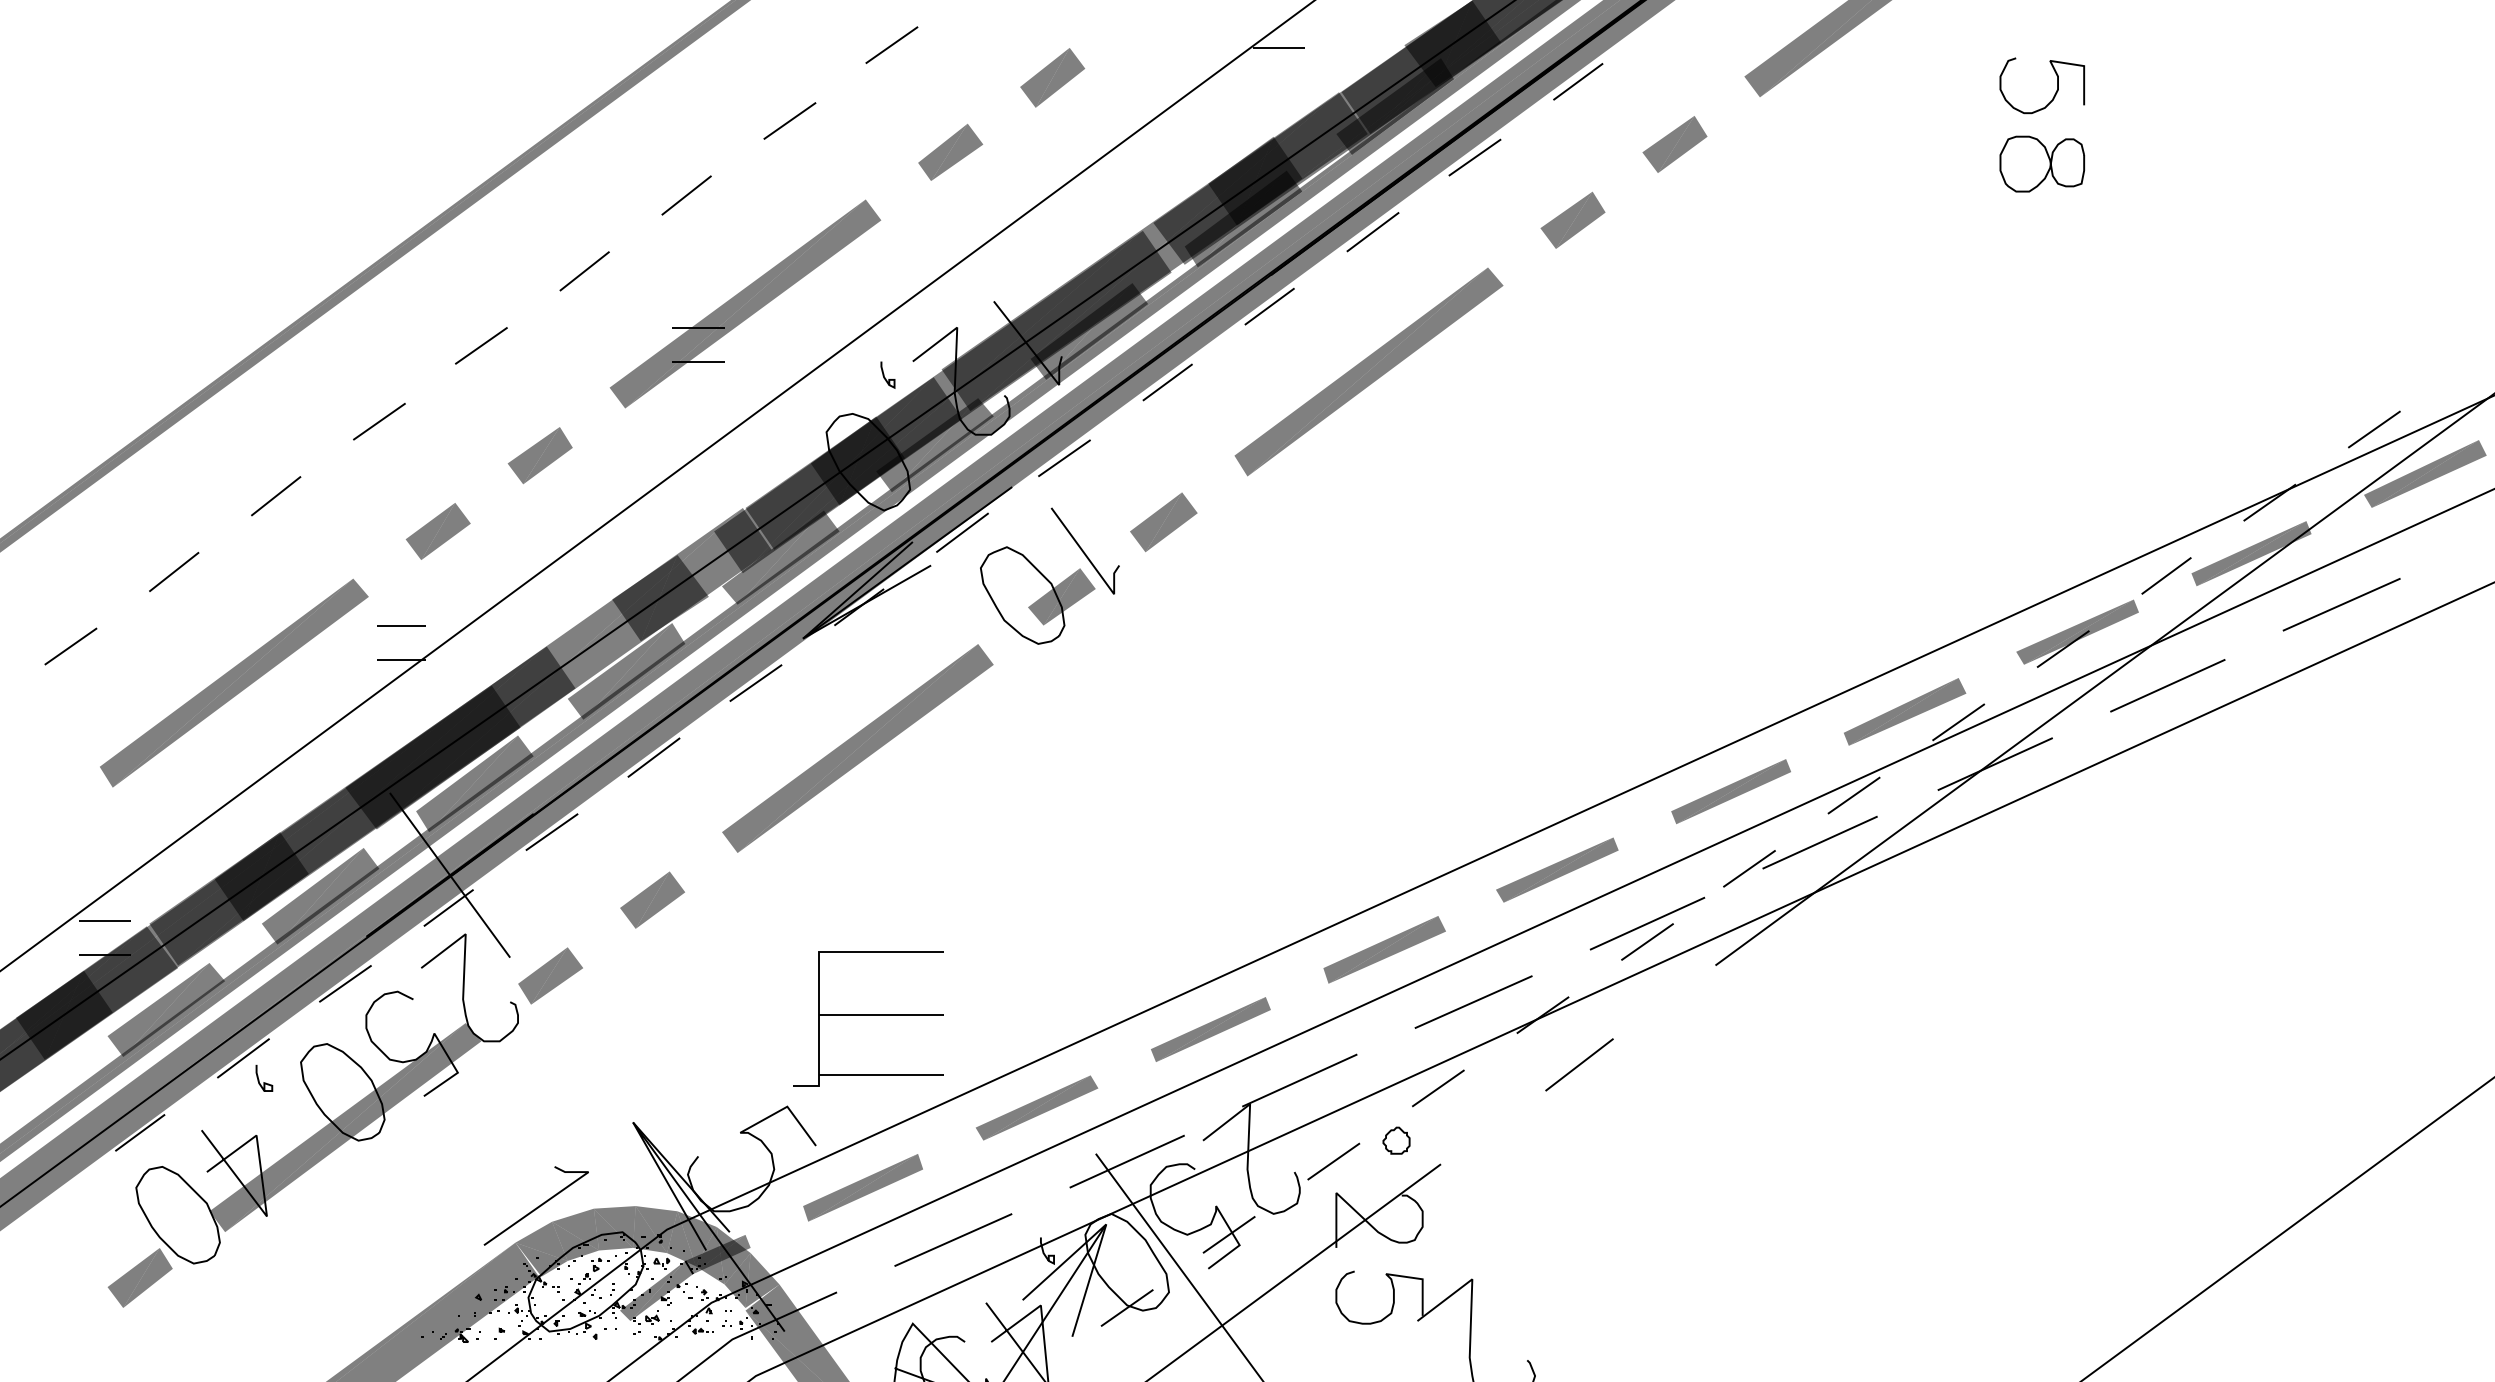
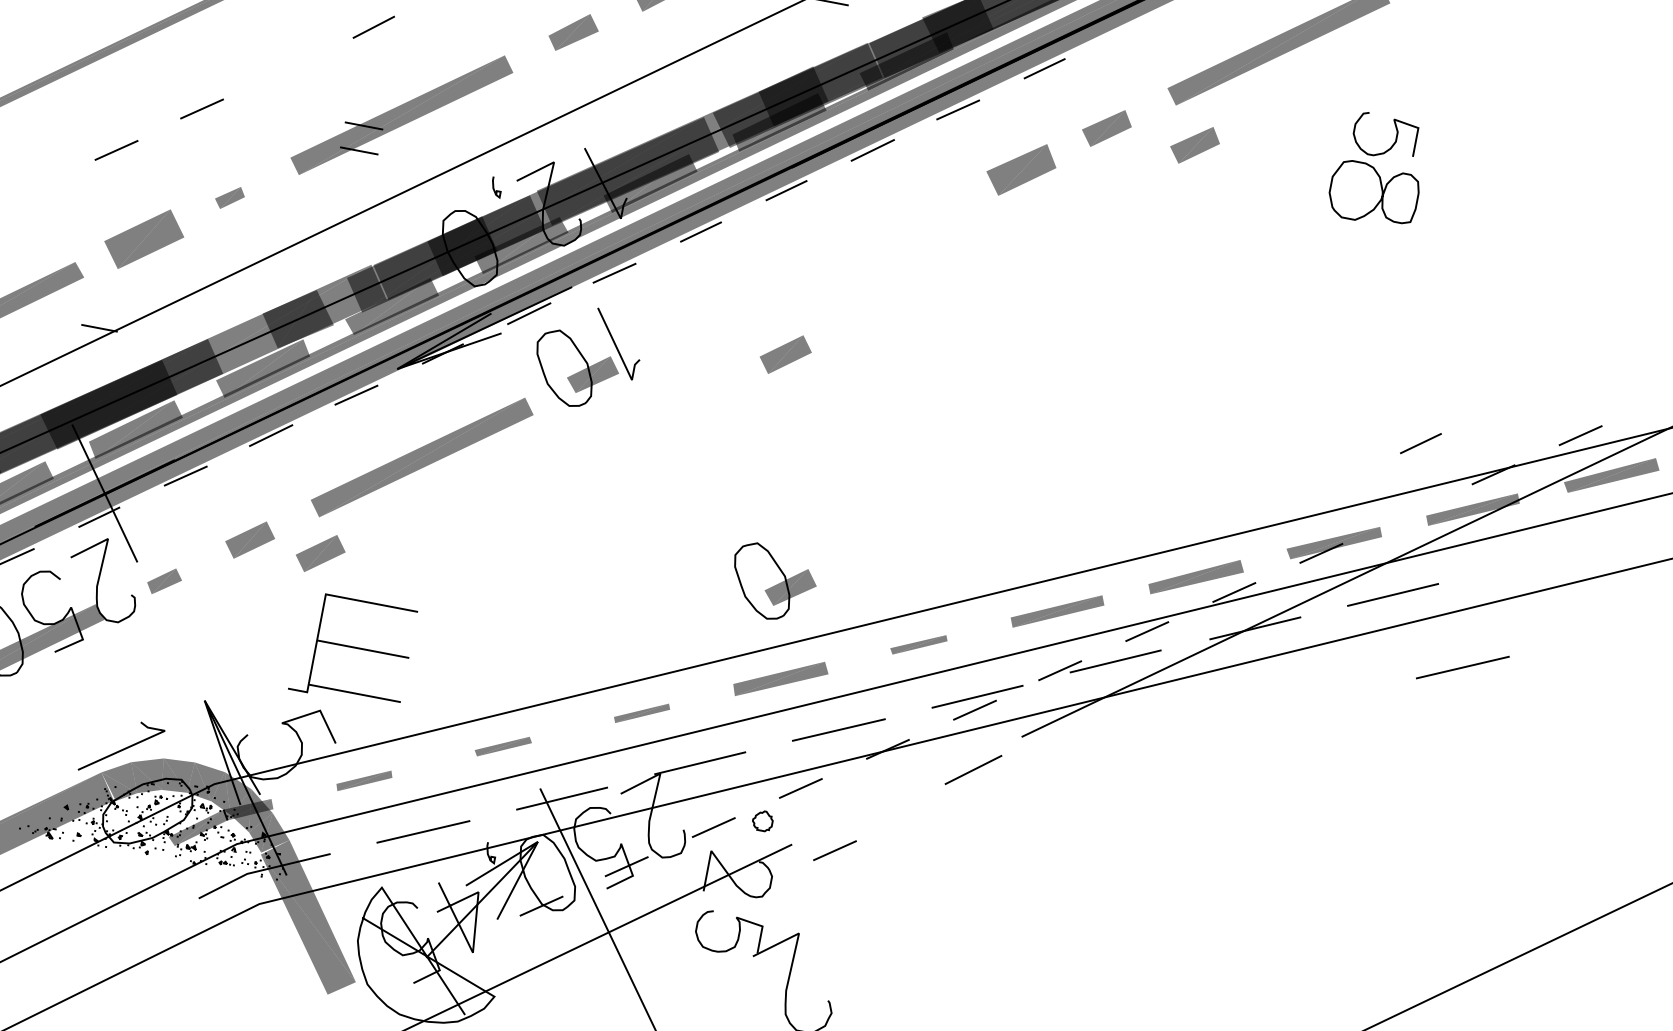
part: (1794, 144) -> (1194, 145), added
part: (2042, 163) -> (1374, 193), size x1.4
part: (1572, 220) -> (1020, 169), size x1.4
line: (584, 271) -> (288, 68), removed
part: (1368, 372) -> (849, 252), removed
part: (540, 455) -> (230, 197), size x0.6
line: (276, 496) -> (30, 190), removed
part: (1163, 521) -> (785, 354), moved
part: (438, 531) -> (144, 239), size x1.6
line: (2166, 575) -> (1420, 443), moved
line: (2341, 604) -> (1462, 667), moved
line: (401, 625) -> (104, 303), removed
part: (1350, 825) -> (773, 583), added
part: (1557, 869) -> (919, 644), size x0.6
part: (748, 899) -> (320, 553), added
part: (550, 975) -> (164, 581), size x0.7
part: (868, 1018) -> (353, 649), moved
part: (1210, 1029) -> (641, 713), size x0.6
line: (1579, 1064) -> (973, 769), moved
part: (1036, 1107) -> (503, 746), size x0.6
line: (1498, 1161) -> (834, 850), added
part: (862, 1187) -> (364, 780), size x0.6

